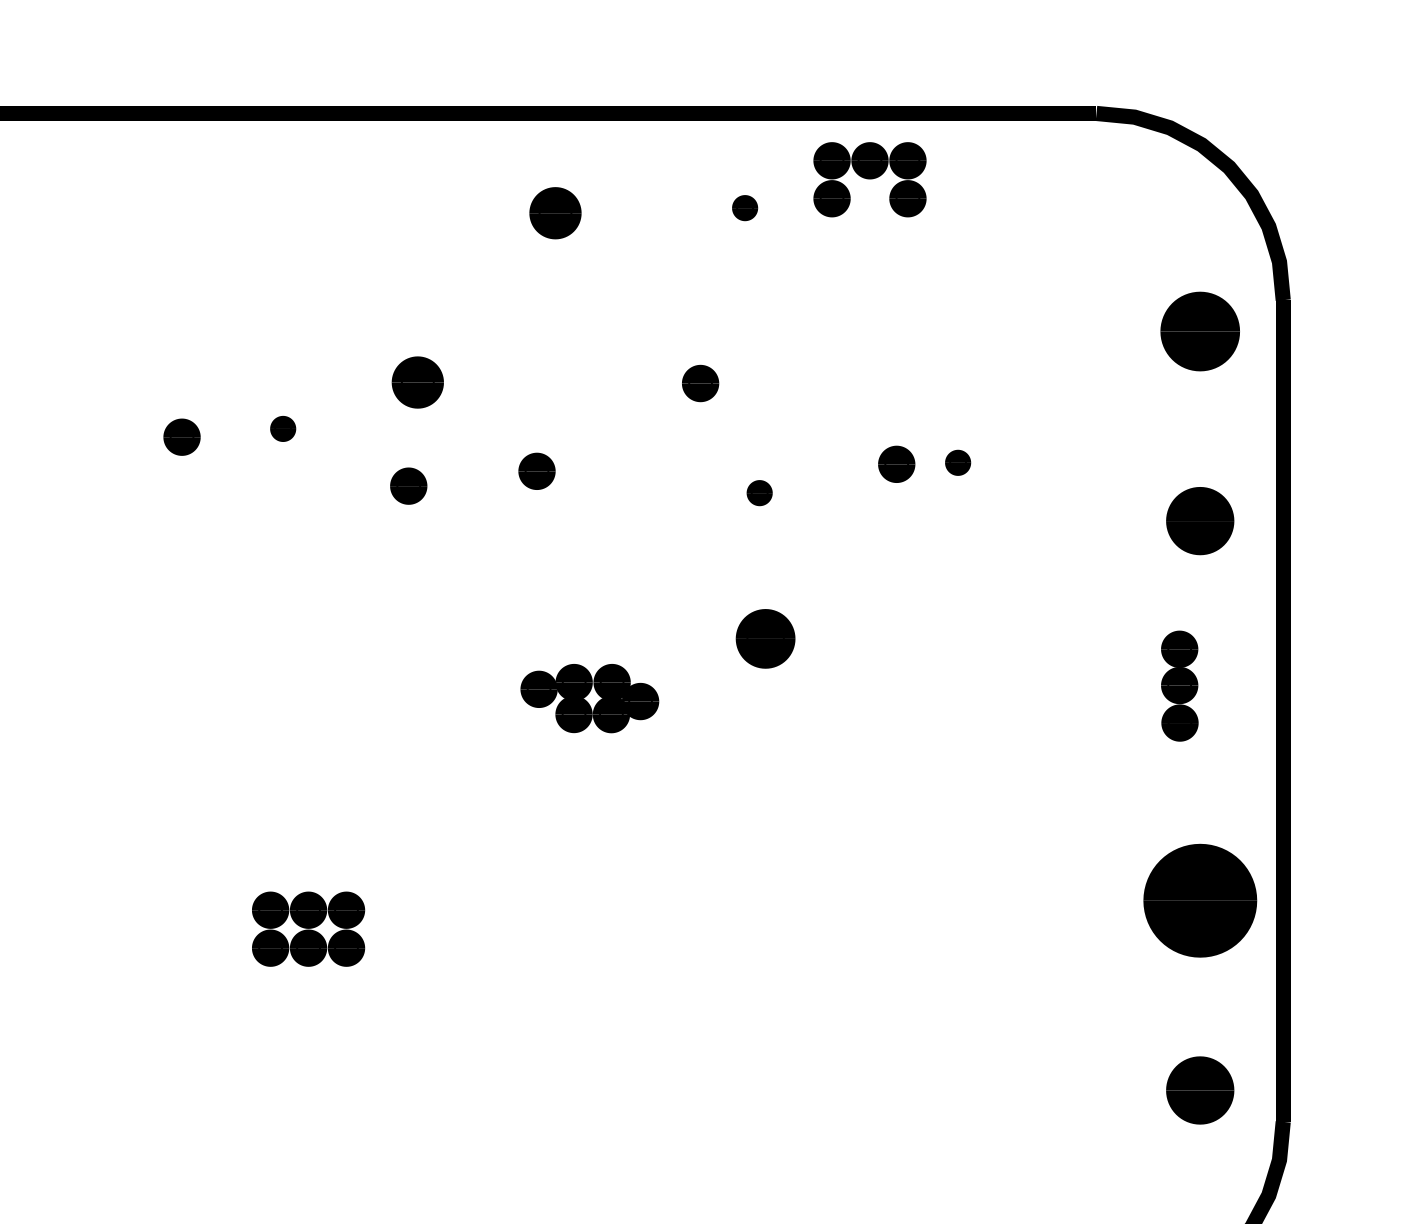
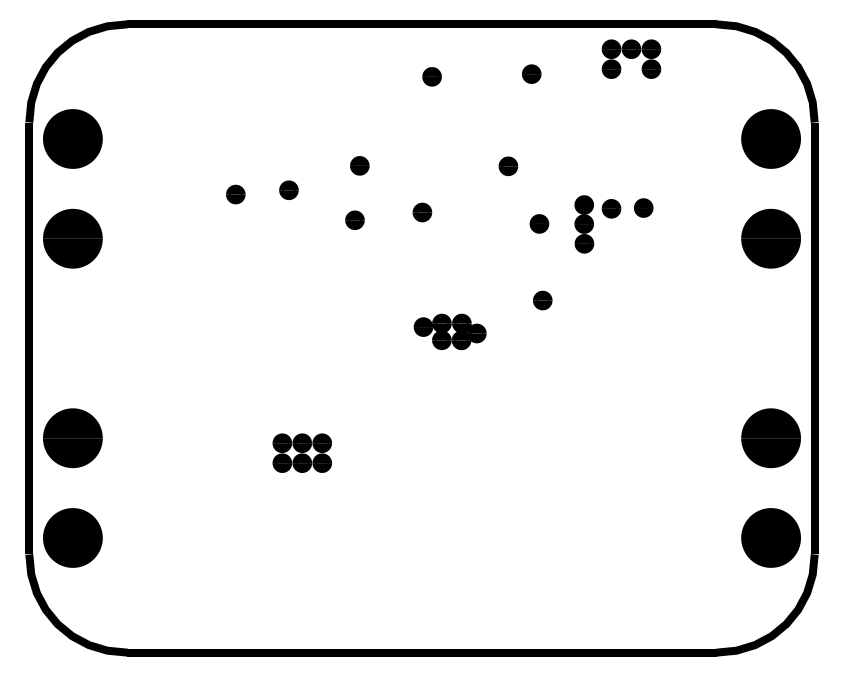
part: (870, 178) -> (631, 58), moved
part: (744, 206) -> (531, 73), size x1.43
part: (554, 212) -> (431, 76), size x0.71
part: (1199, 330) -> (770, 138), size x1.43
part: (417, 381) -> (359, 165), size x0.71
part: (282, 427) -> (288, 189), size x1.43
part: (957, 461) -> (643, 207), size x1.43
part: (759, 492) -> (539, 223), size x1.43
part: (1199, 520) -> (770, 238), size x1.67
part: (765, 638) -> (542, 300), size x0.62
part: (1180, 686) -> (584, 224), moved
part: (1199, 1089) -> (770, 537), size x1.67

